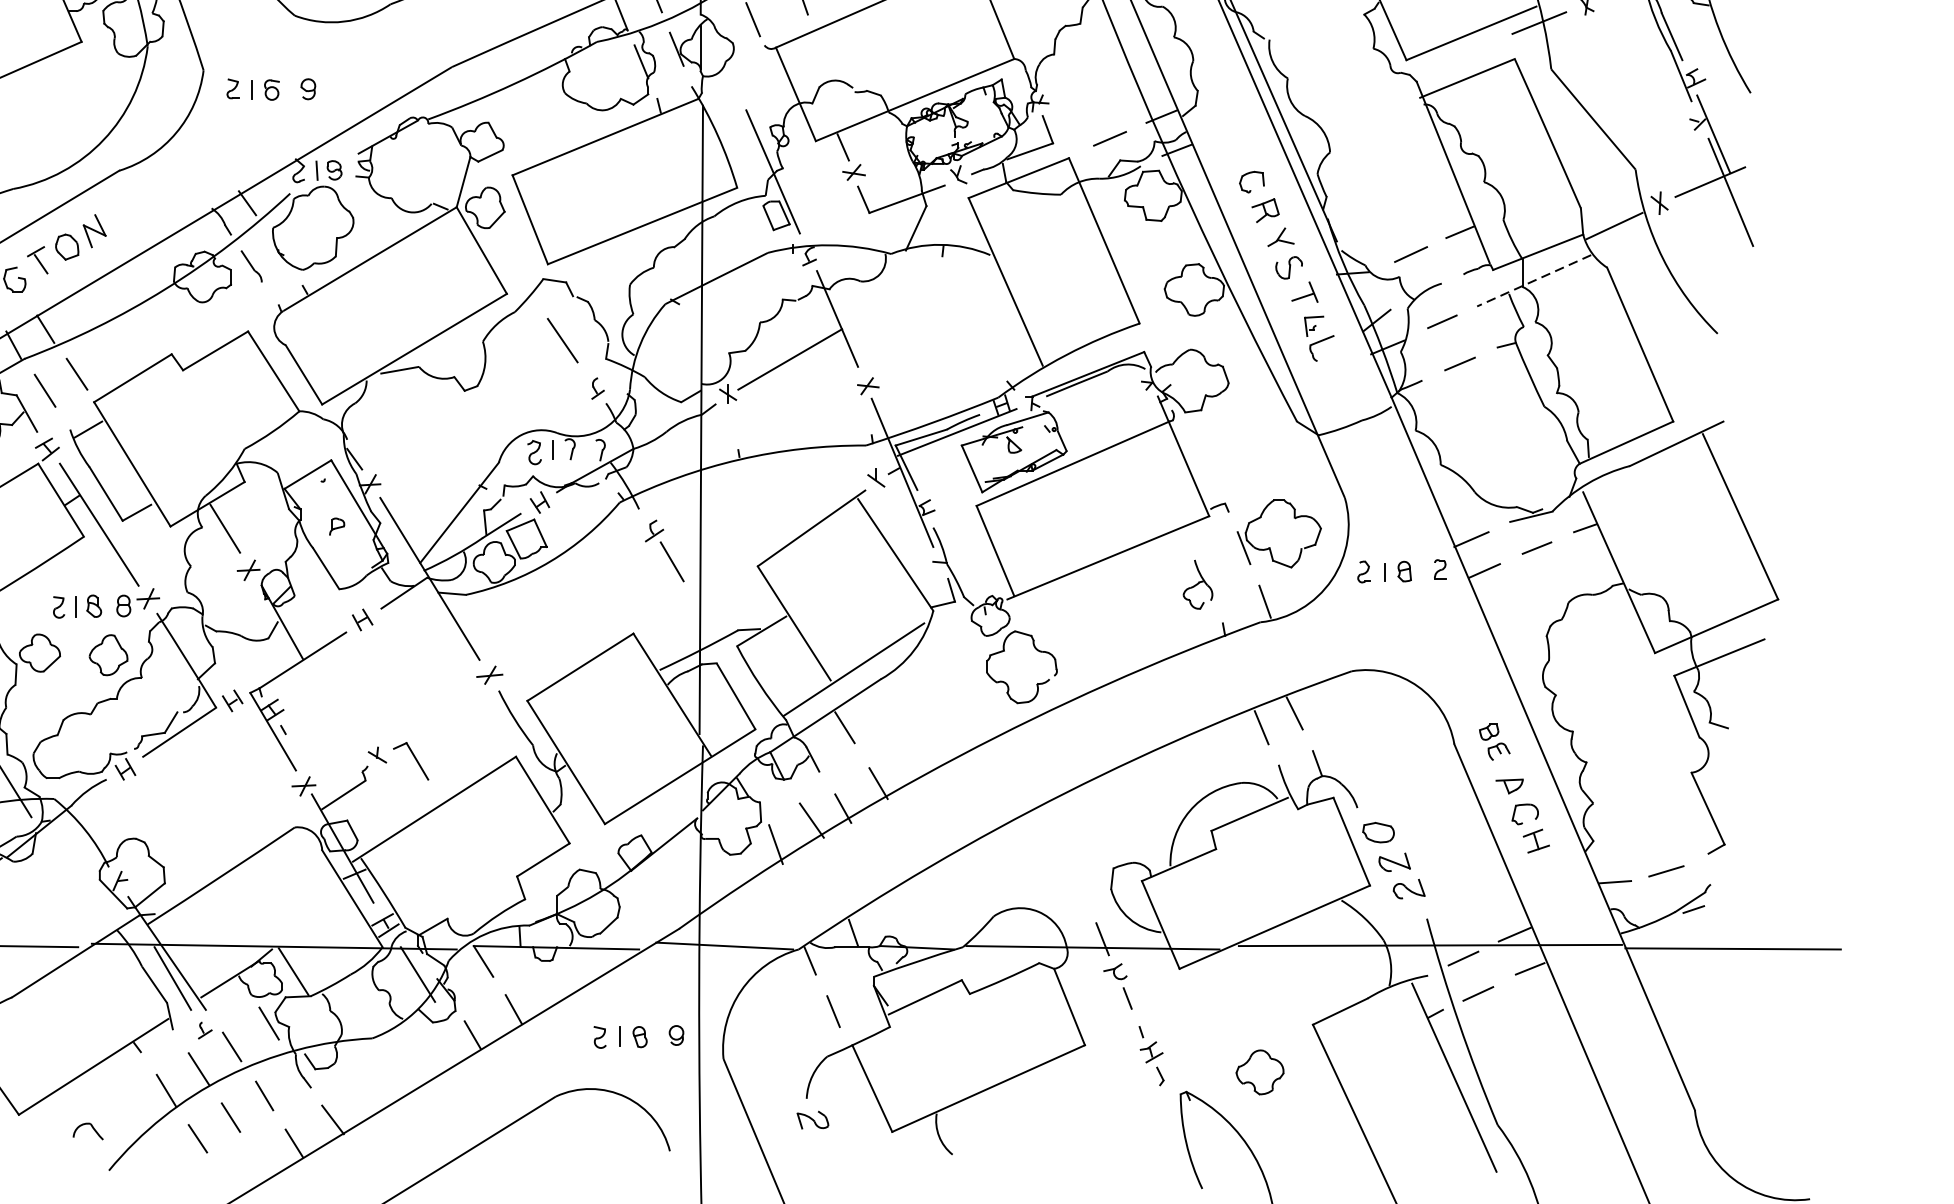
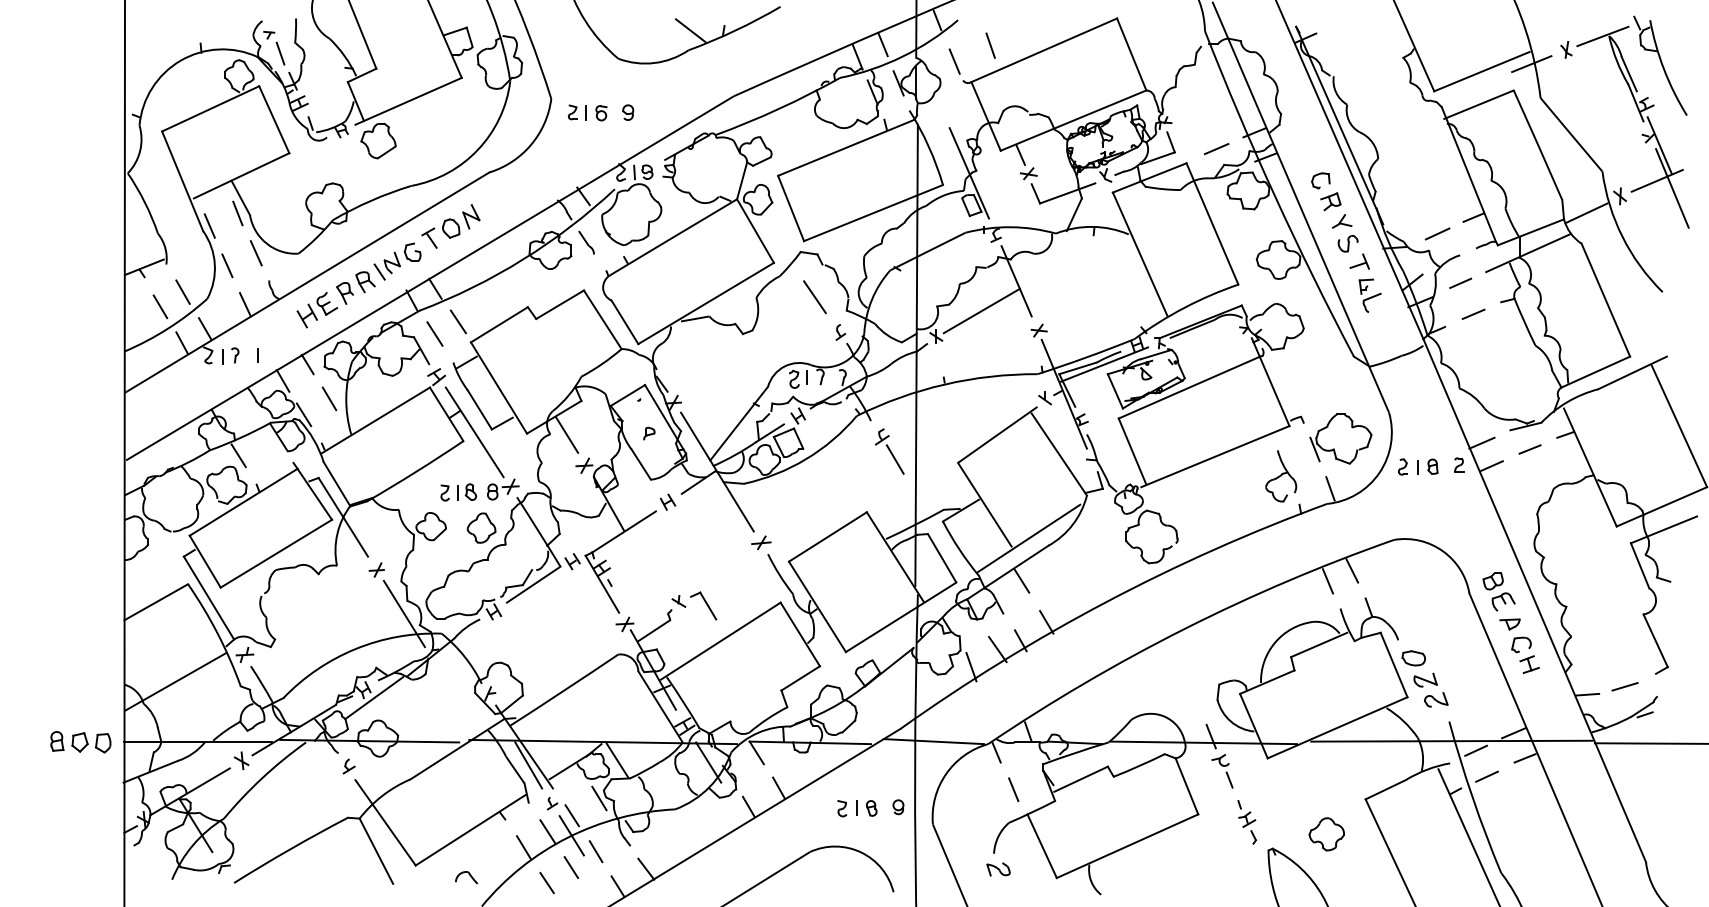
line: (1534, 281) -> (1528, 253), dashed -> solid
part: (1198, 584) -> (1281, 476), size x1.43
part: (1493, 741) -> (1498, 591), size x1.43
line: (231, 1073) -> (571, 835), added

